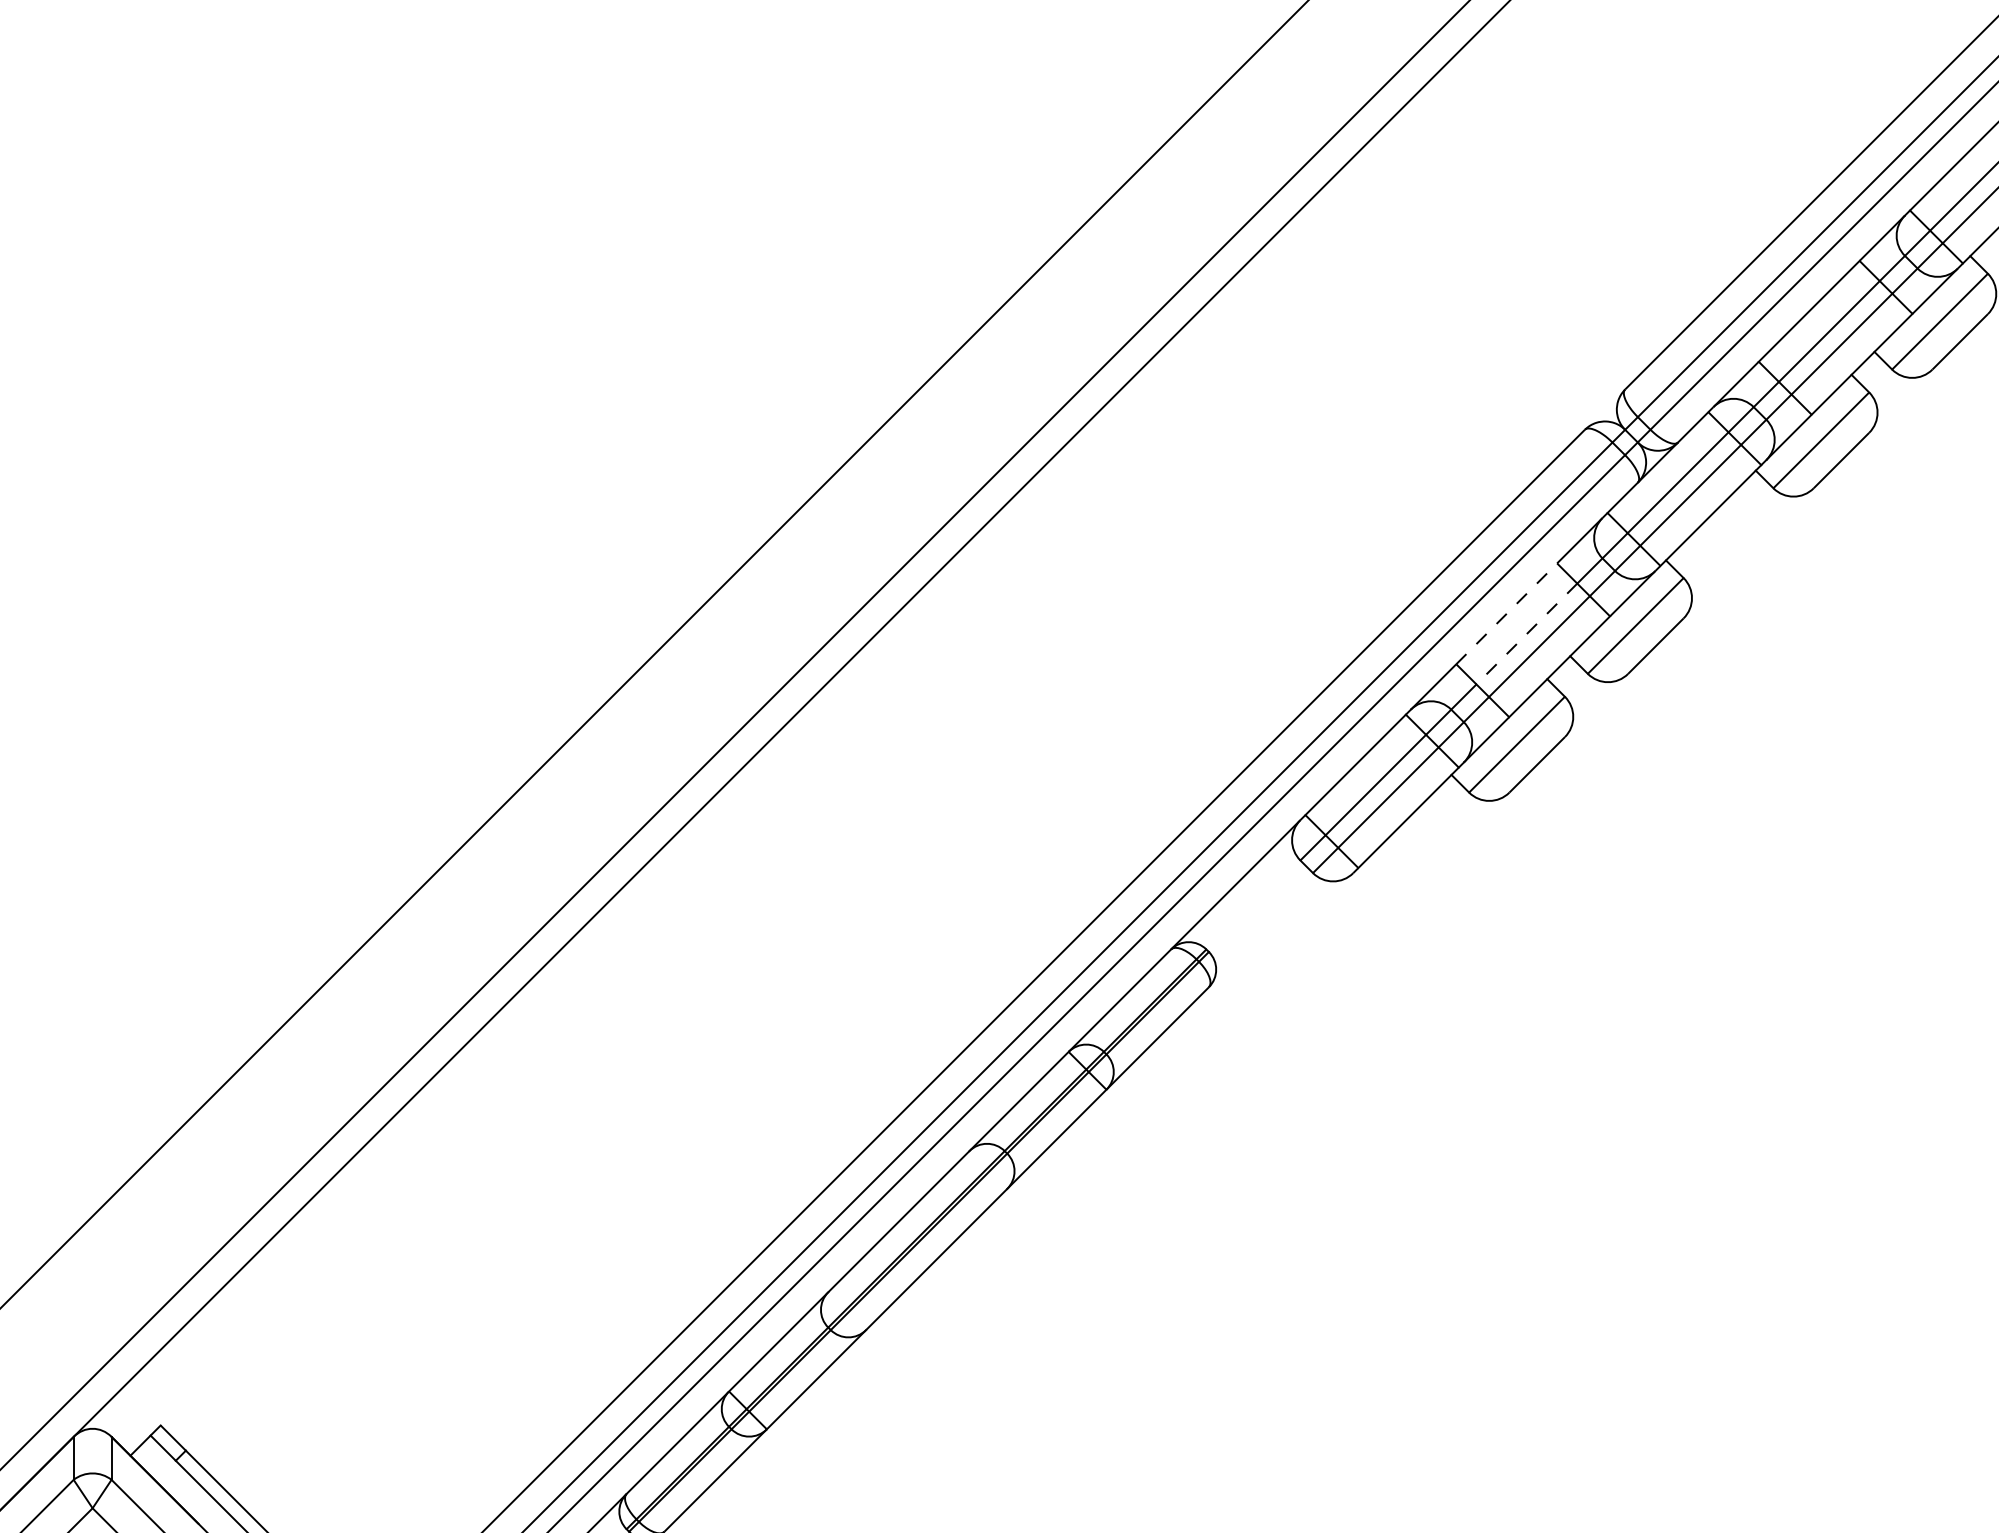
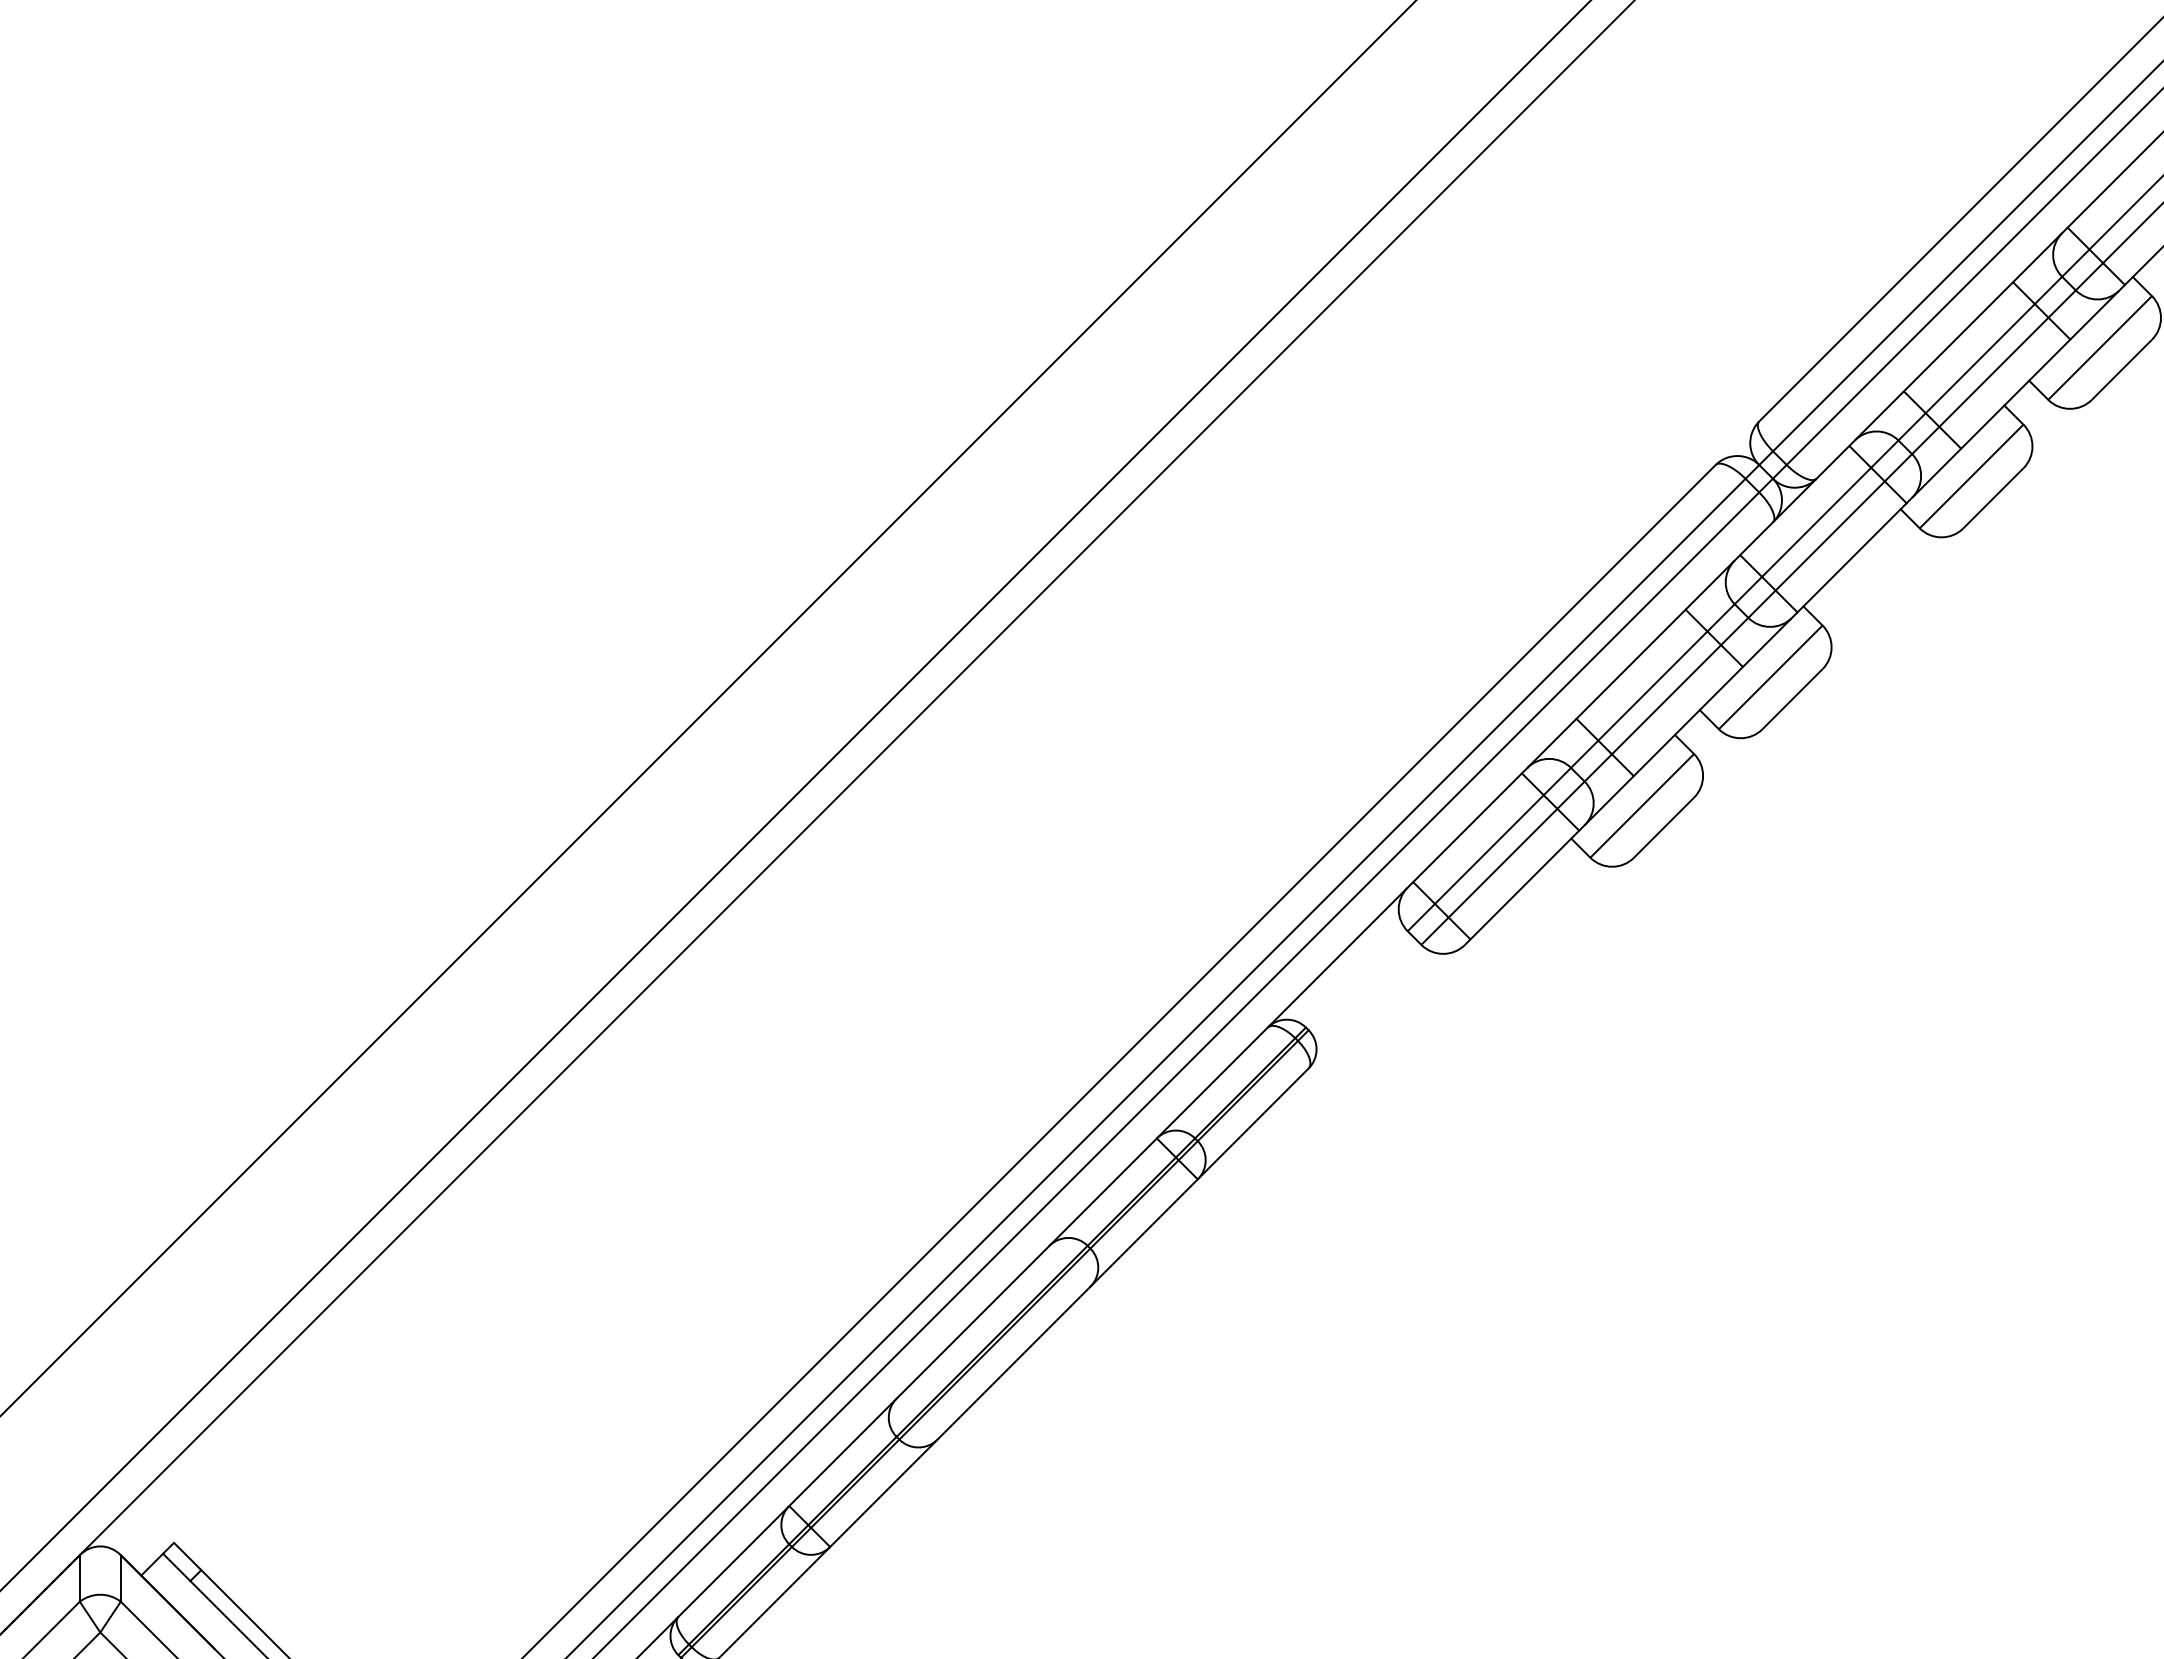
line: (1507, 613) -> (1631, 663), dashed -> solid
line: (1526, 634) -> (1652, 686), dashed -> solid

